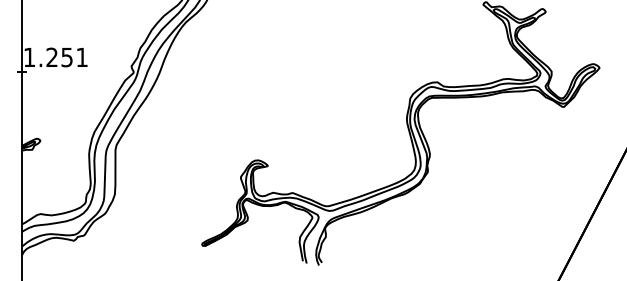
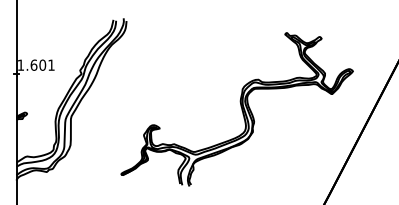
text: (59, 56) -> (38, 64), 1.251 -> 1.601

